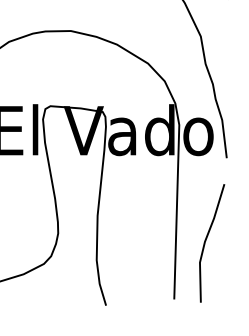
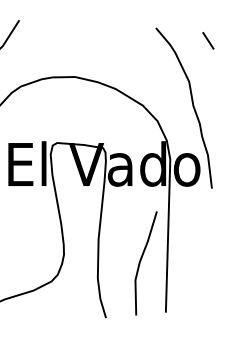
line: (206, 240) -> (141, 260), moved

